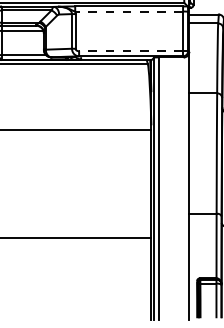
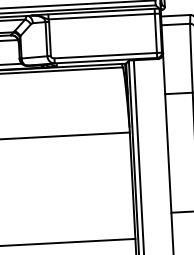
line: (129, 11) -> (102, 16), dashed -> solid
line: (131, 51) -> (106, 55), dashed -> solid

